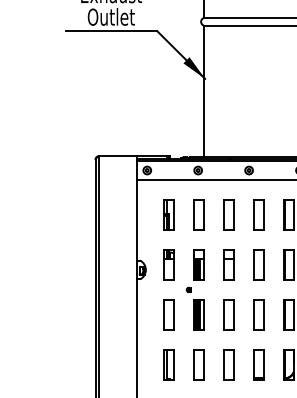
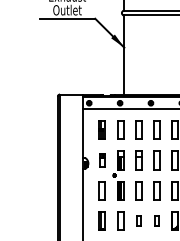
part: (169, 264) -> (102, 160), size x0.7
part: (228, 363) -> (138, 220), size x0.6
part: (258, 363) -> (156, 220), size x0.6

